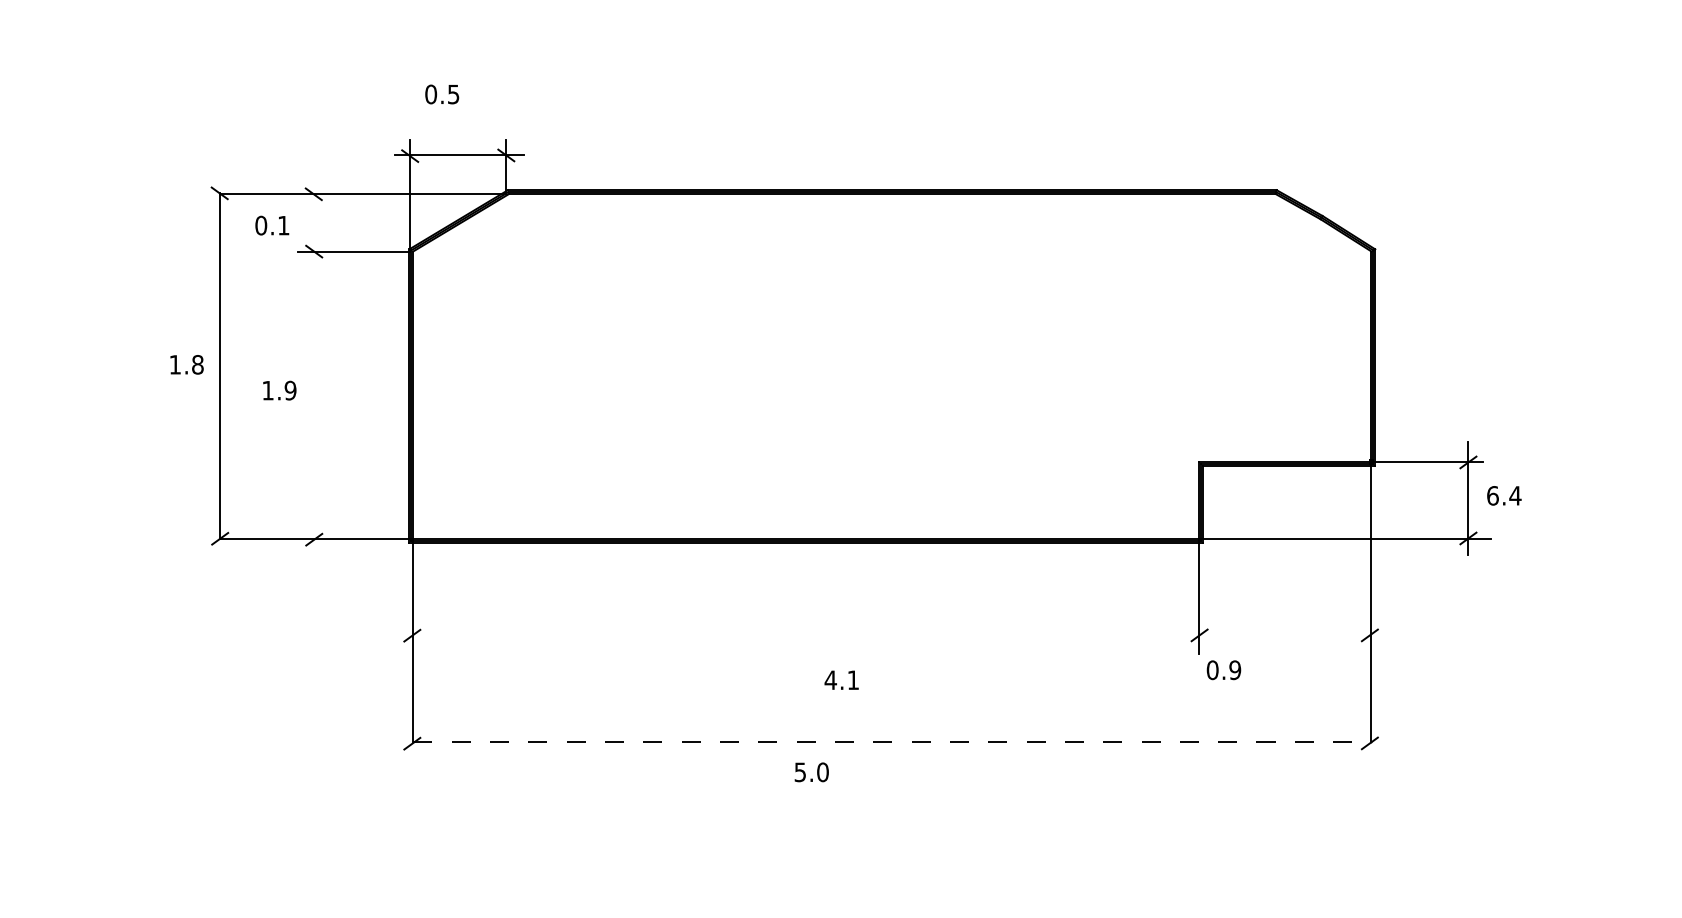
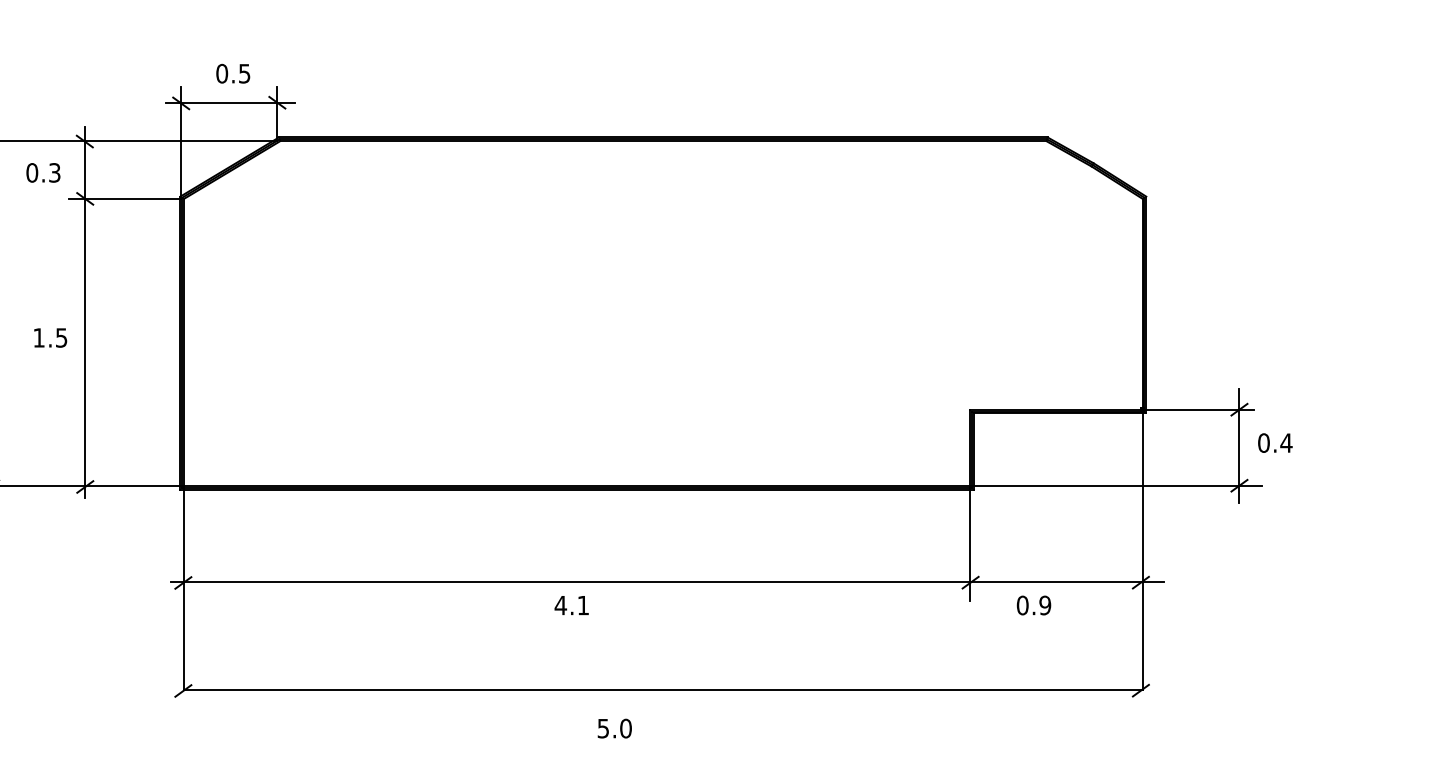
text: (442, 94) -> (233, 73), moved
text: (283, 225) -> (54, 172), 0.1 -> 0.3
line: (313, 364) -> (84, 311), added
text: (290, 390) -> (61, 337), 1.9 -> 1.5
text: (1492, 495) -> (1263, 442), 6.4 -> 0.4
line: (895, 634) -> (666, 581), added
text: (1223, 670) -> (1033, 605), moved
text: (841, 679) -> (571, 604), moved
line: (892, 742) -> (663, 689), dashed -> solid
text: (811, 772) -> (614, 728), moved

